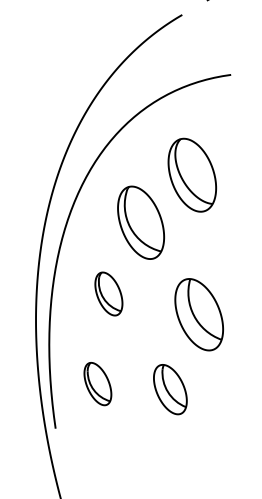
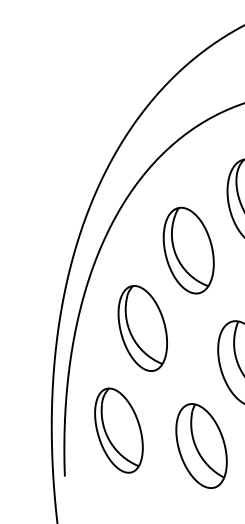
part: (108, 293) -> (142, 327), size x1.67
part: (97, 383) -> (118, 429), size x1.67
part: (170, 389) -> (201, 445), size x1.43

